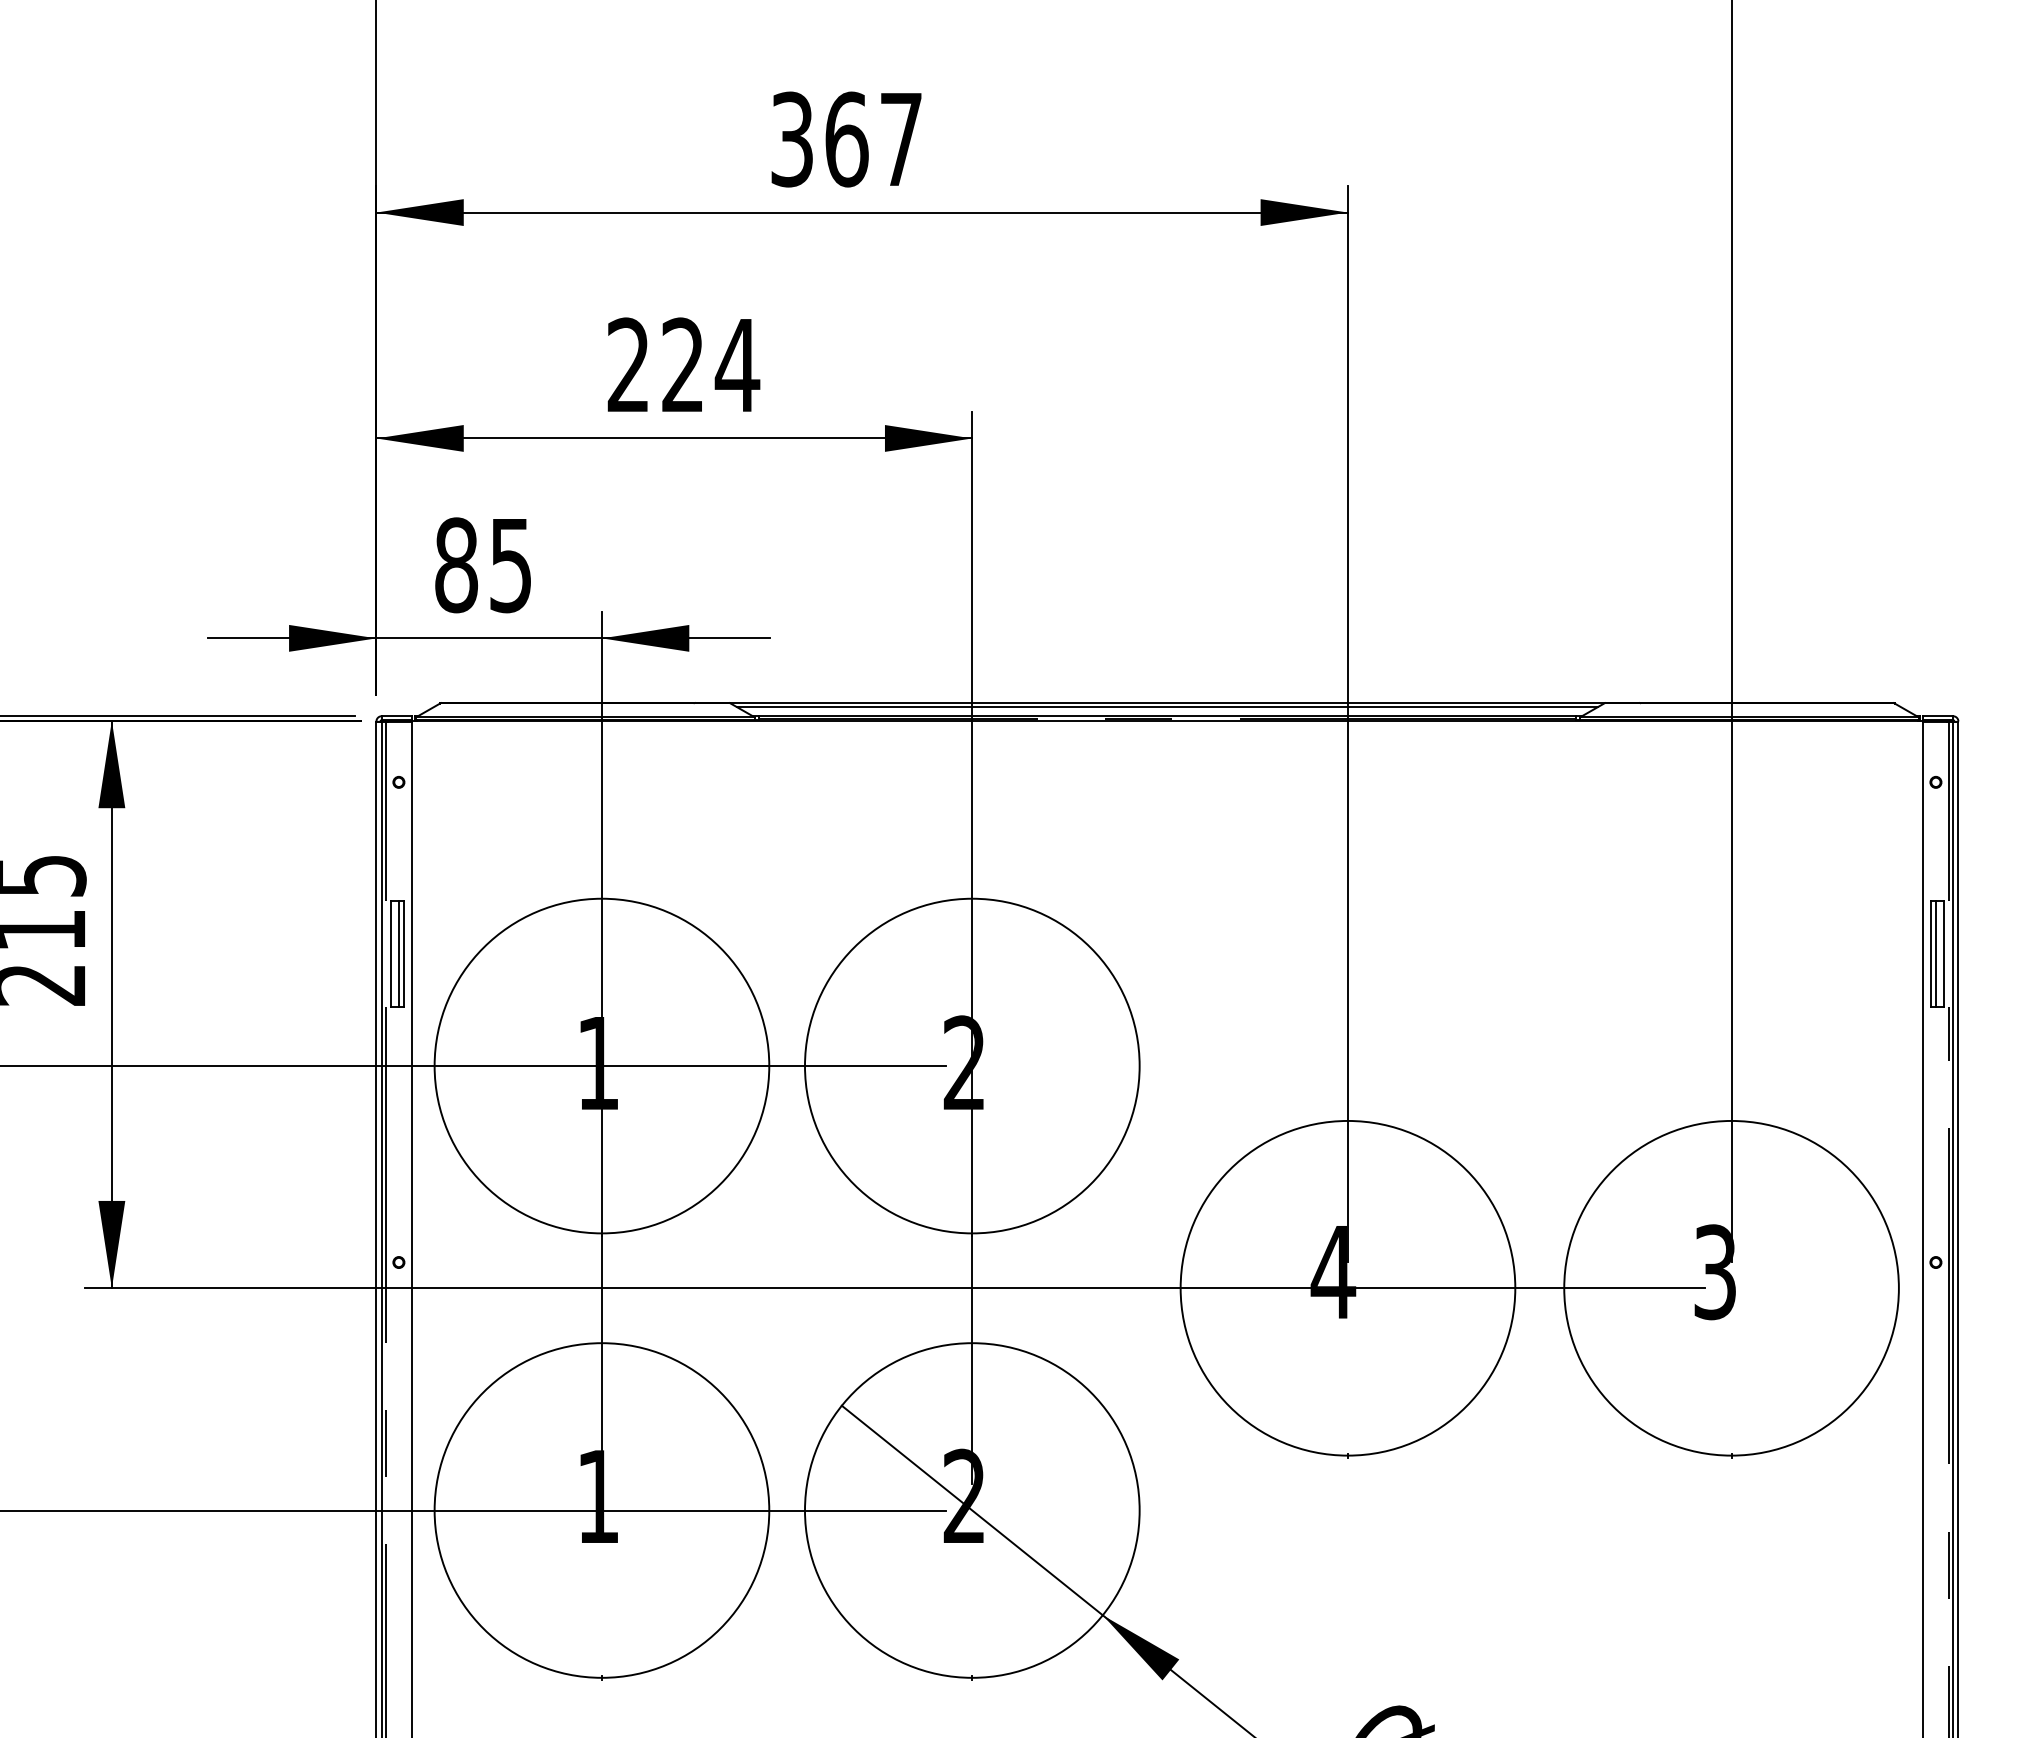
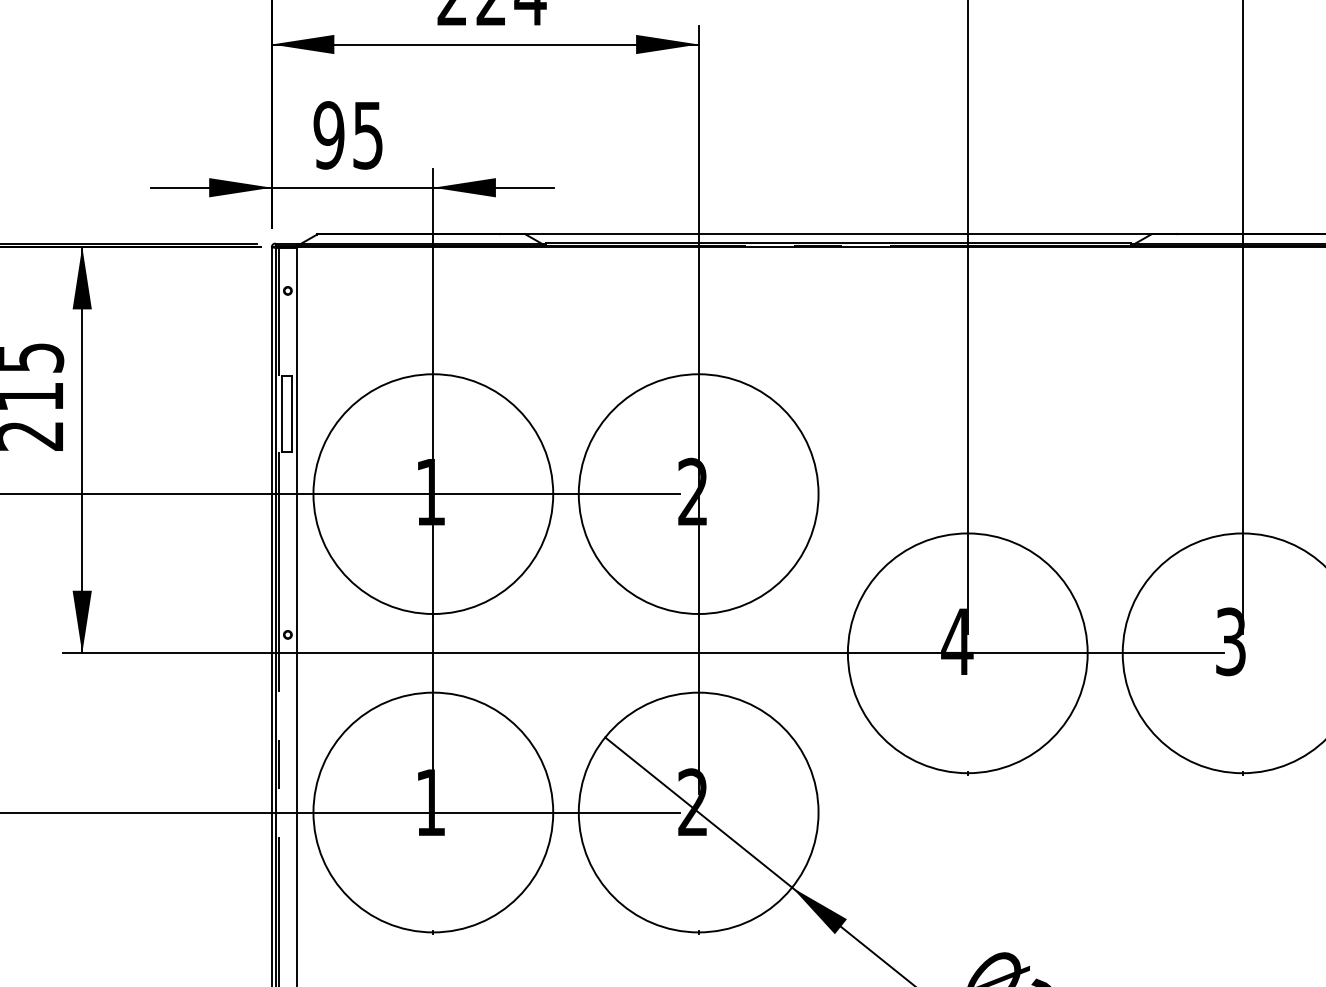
text: (456, 565) -> (329, 135), 85 -> 95
line: (1167, 706) -> (838, 236), removed
line: (398, 953) -> (287, 413), removed

